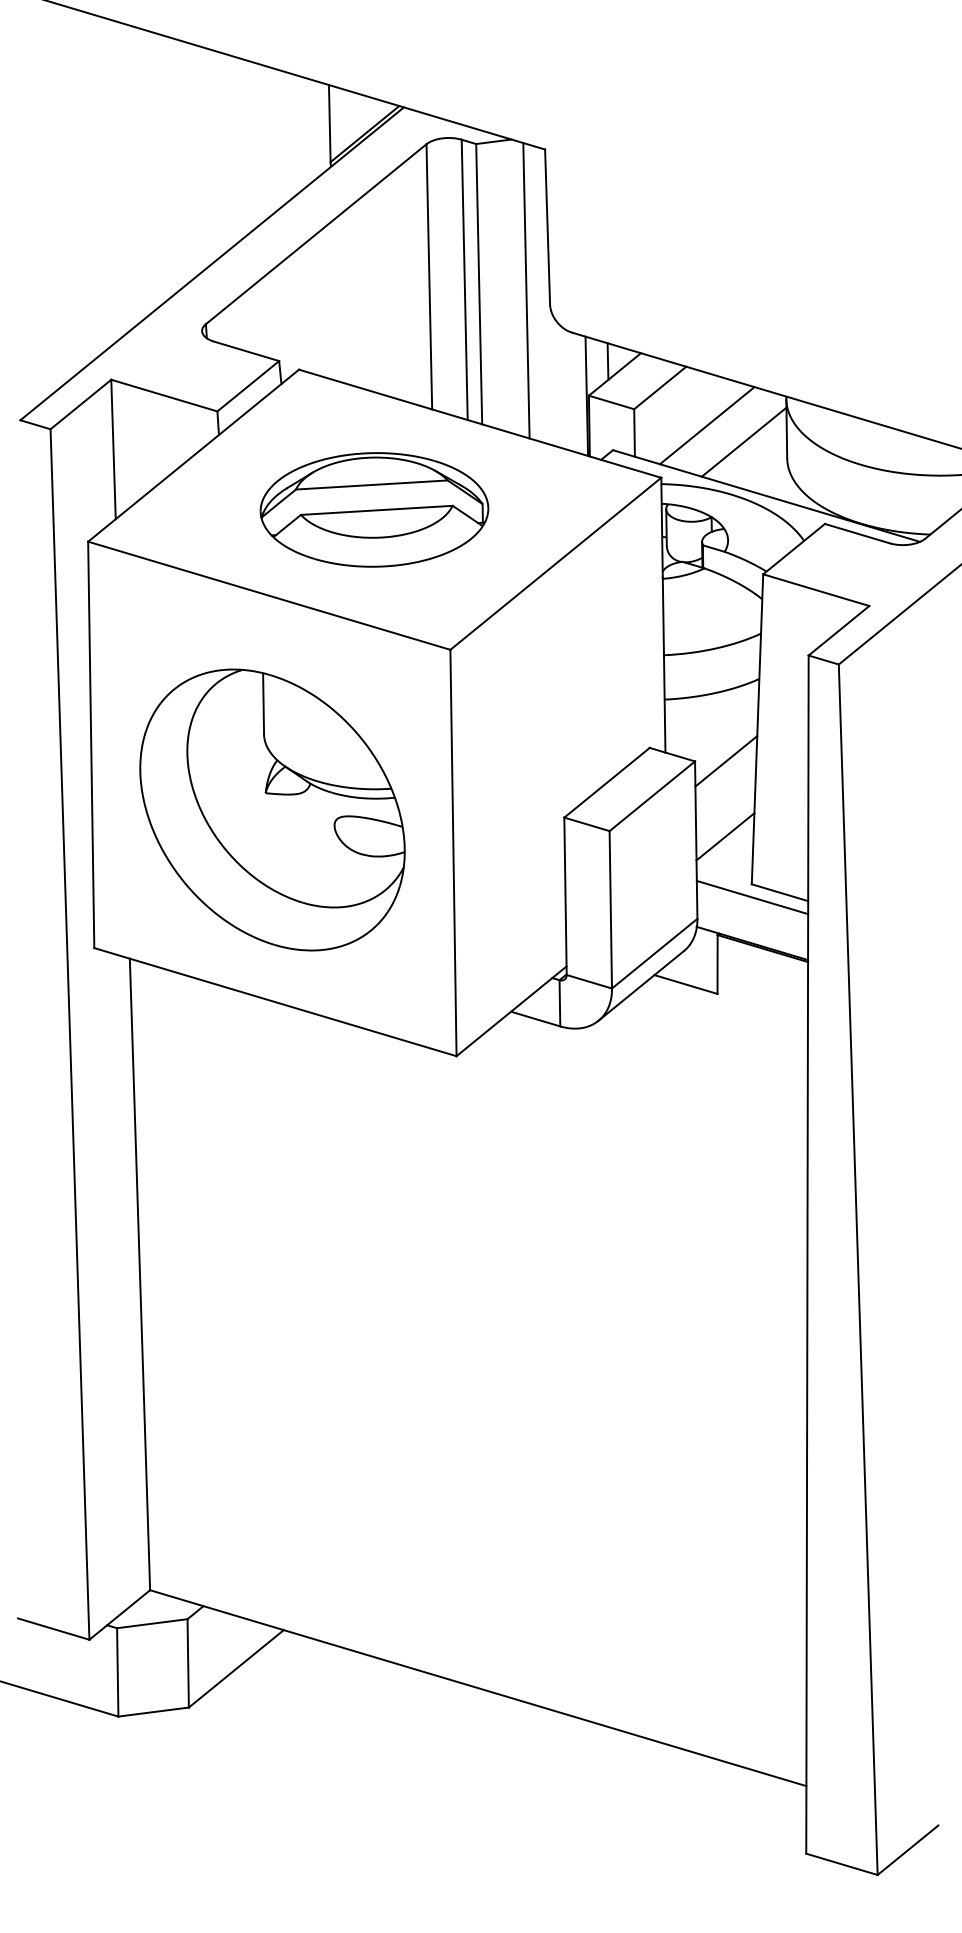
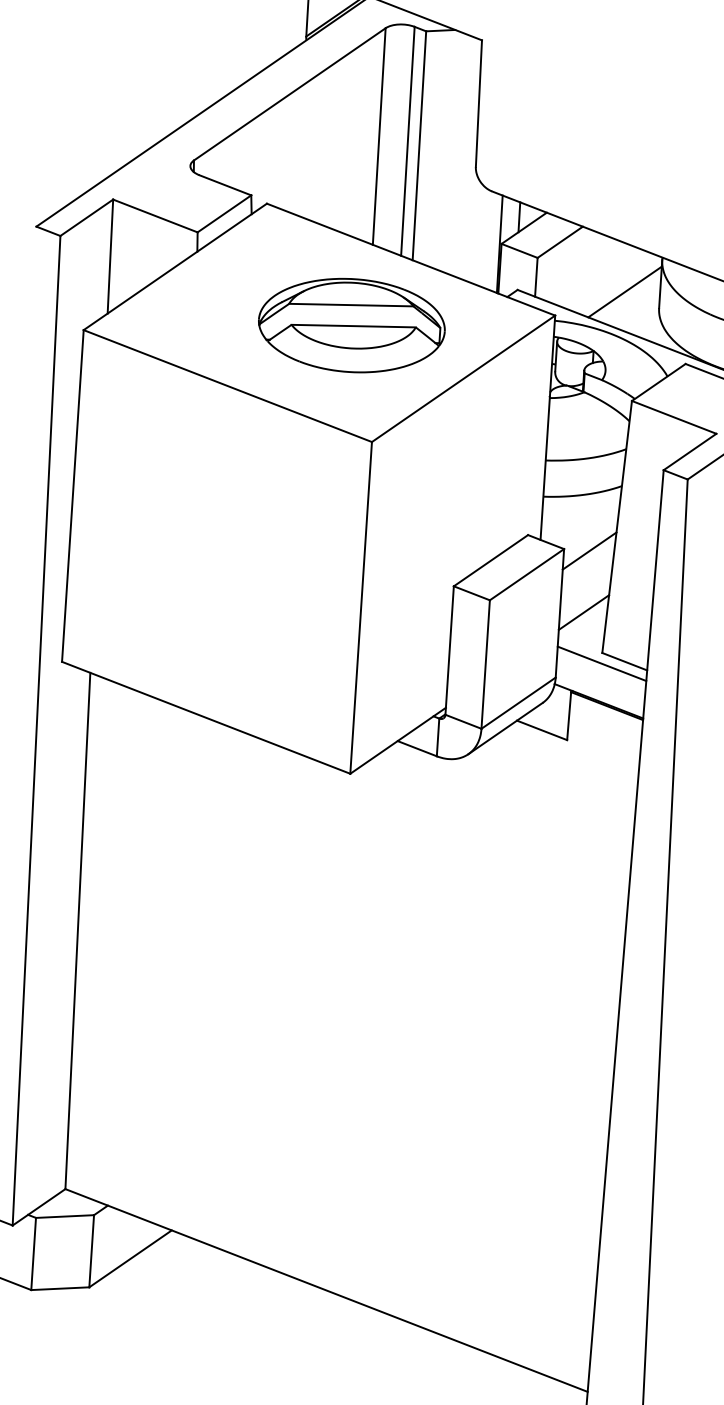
line: (526, 290) -> (457, 154), removed
line: (706, 425) -> (595, 275), removed
part: (374, 509) -> (351, 325), moved
part: (272, 809) -> (216, 560), removed

